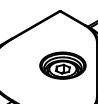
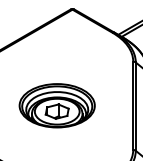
part: (62, 65) -> (56, 105), moved

